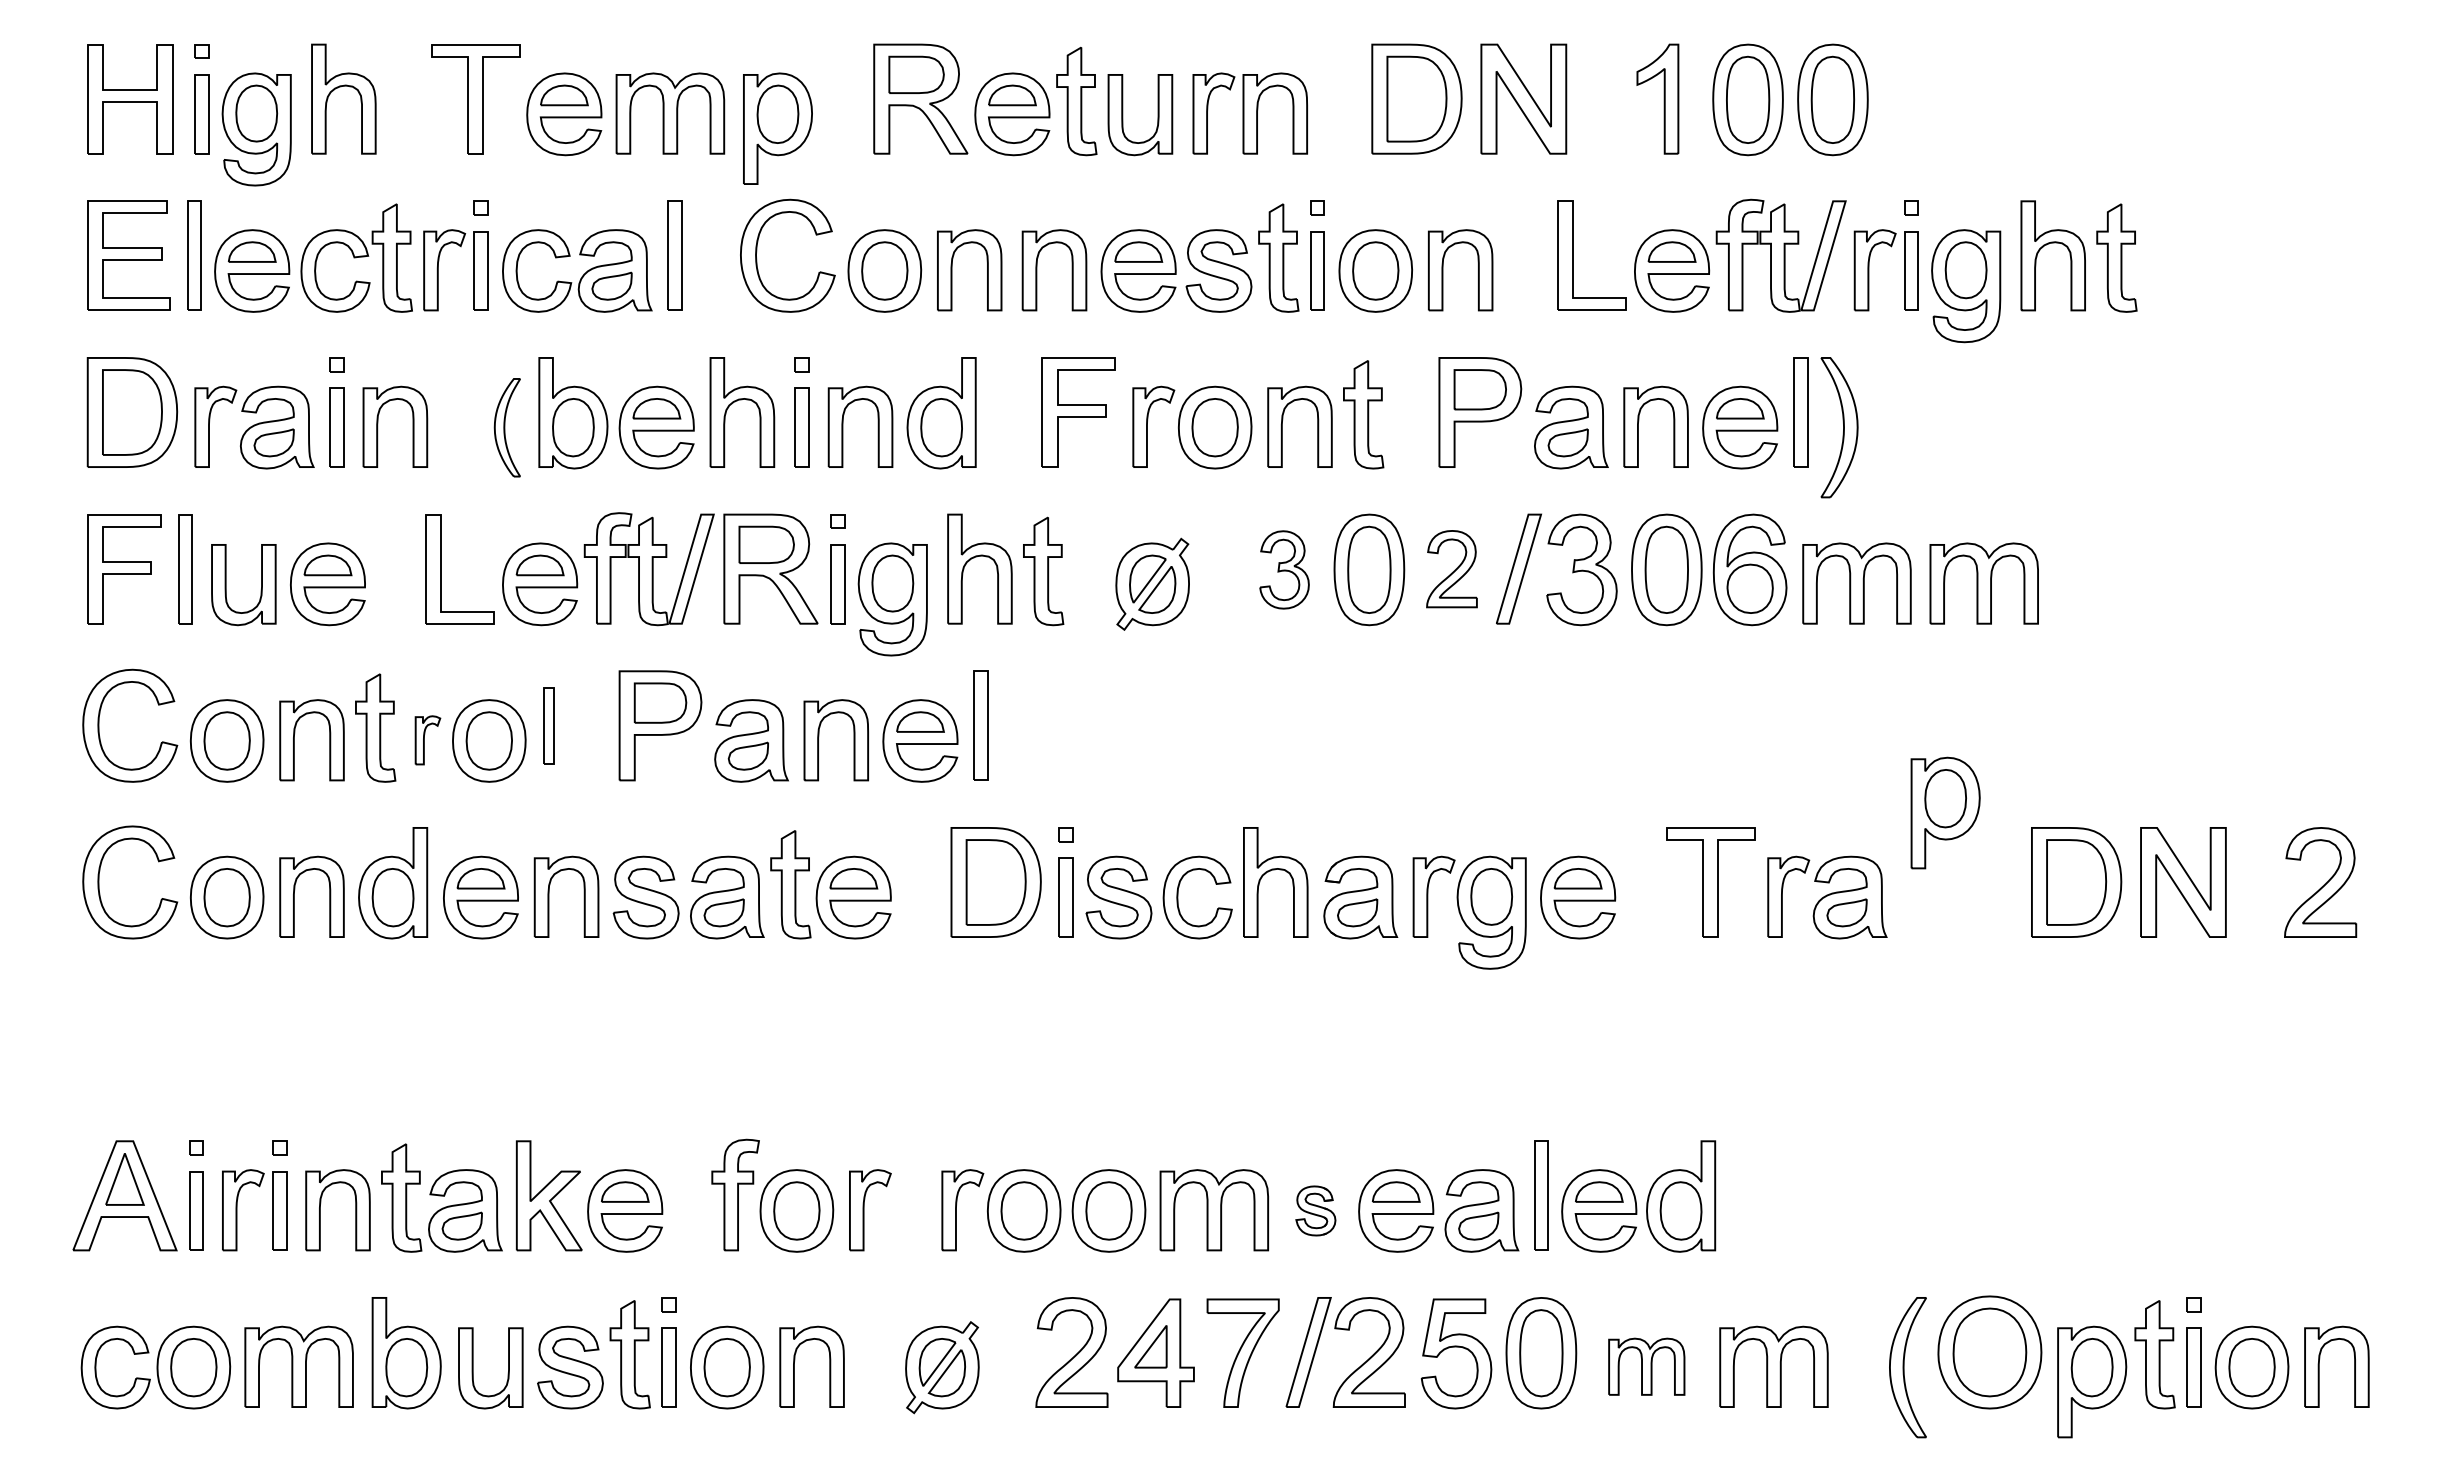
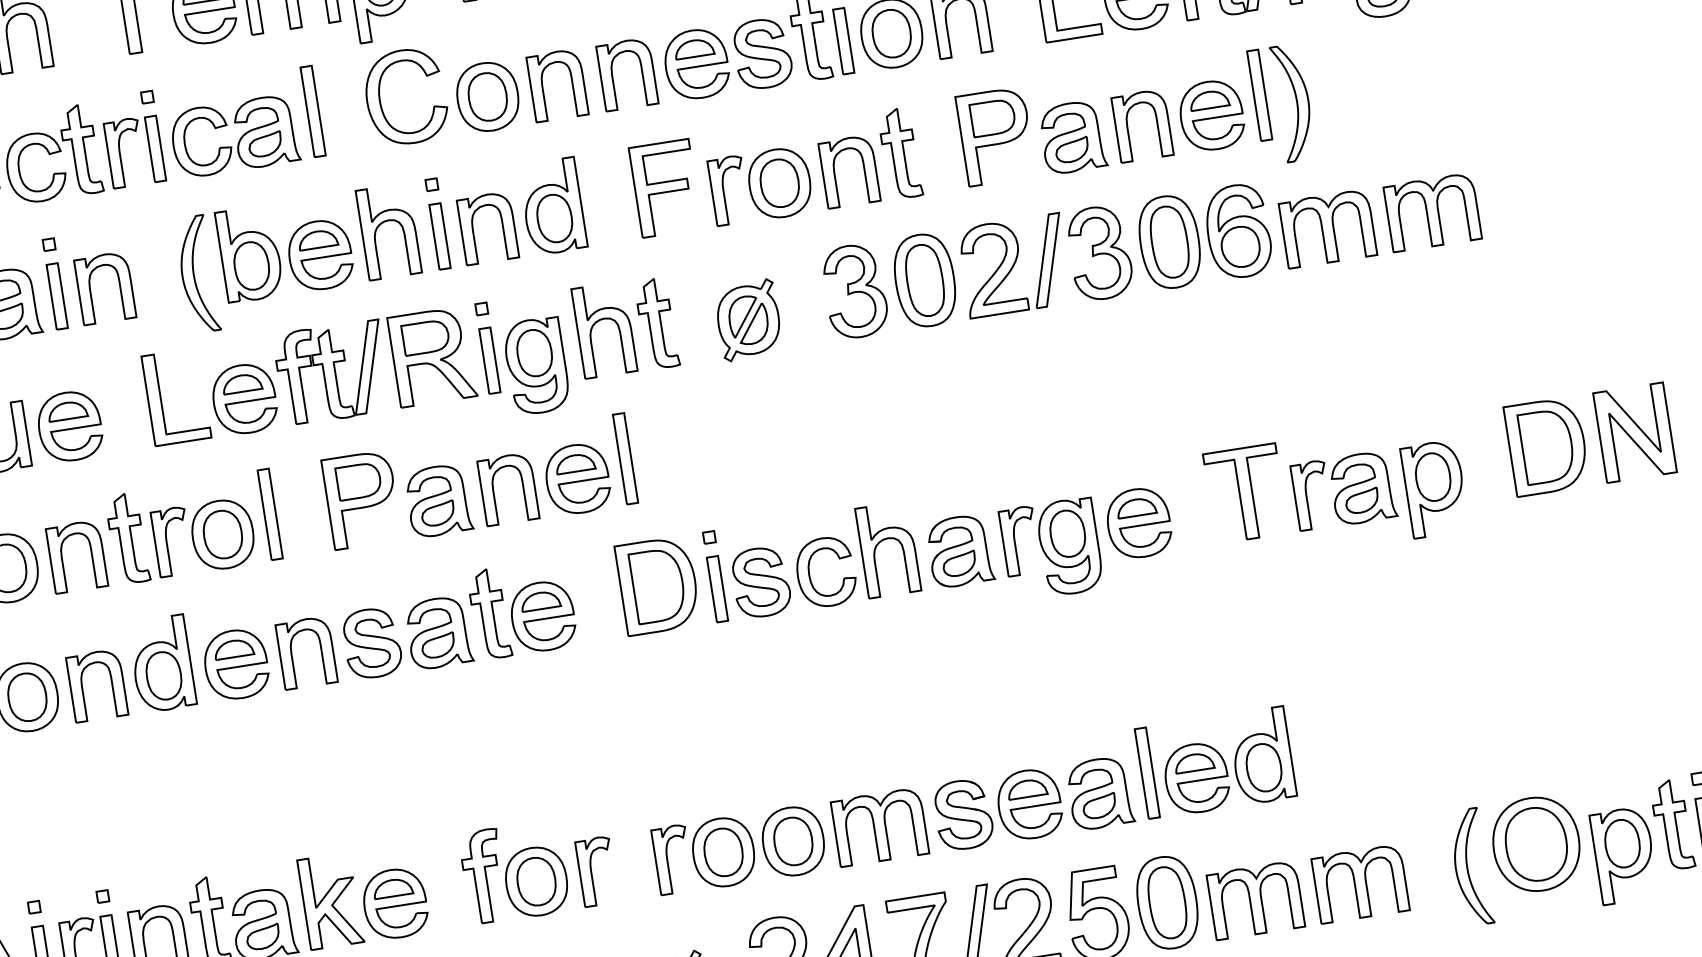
part: (507, 427) -> (197, 274), size x1.43
part: (1451, 568) -> (992, 268), size x1.43
part: (1284, 569) -> (855, 291), size x1.43
part: (548, 725) -> (269, 514), size x1.43
part: (427, 740) -> (172, 542), size x1.67
part: (1945, 812) -> (1434, 488), moved
part: (1315, 1210) -> (963, 814), size x1.67
part: (1646, 1366) -> (1255, 900), size x1.43

